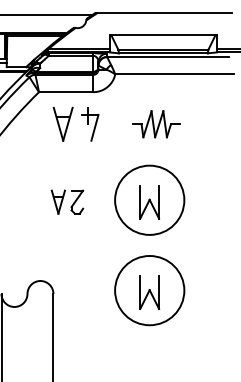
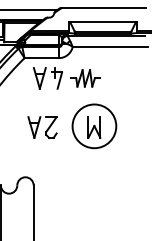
part: (156, 124) -> (85, 78), moved
part: (67, 202) -> (42, 127), size x1.43
part: (149, 290) -> (94, 183), removed

